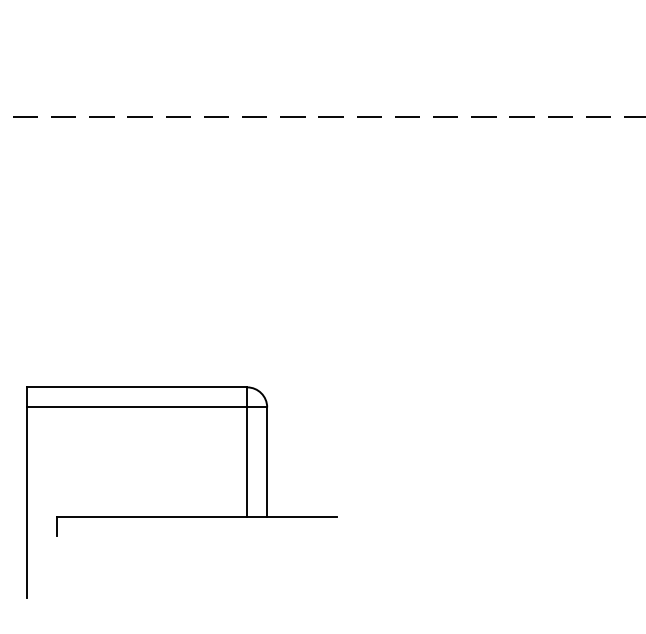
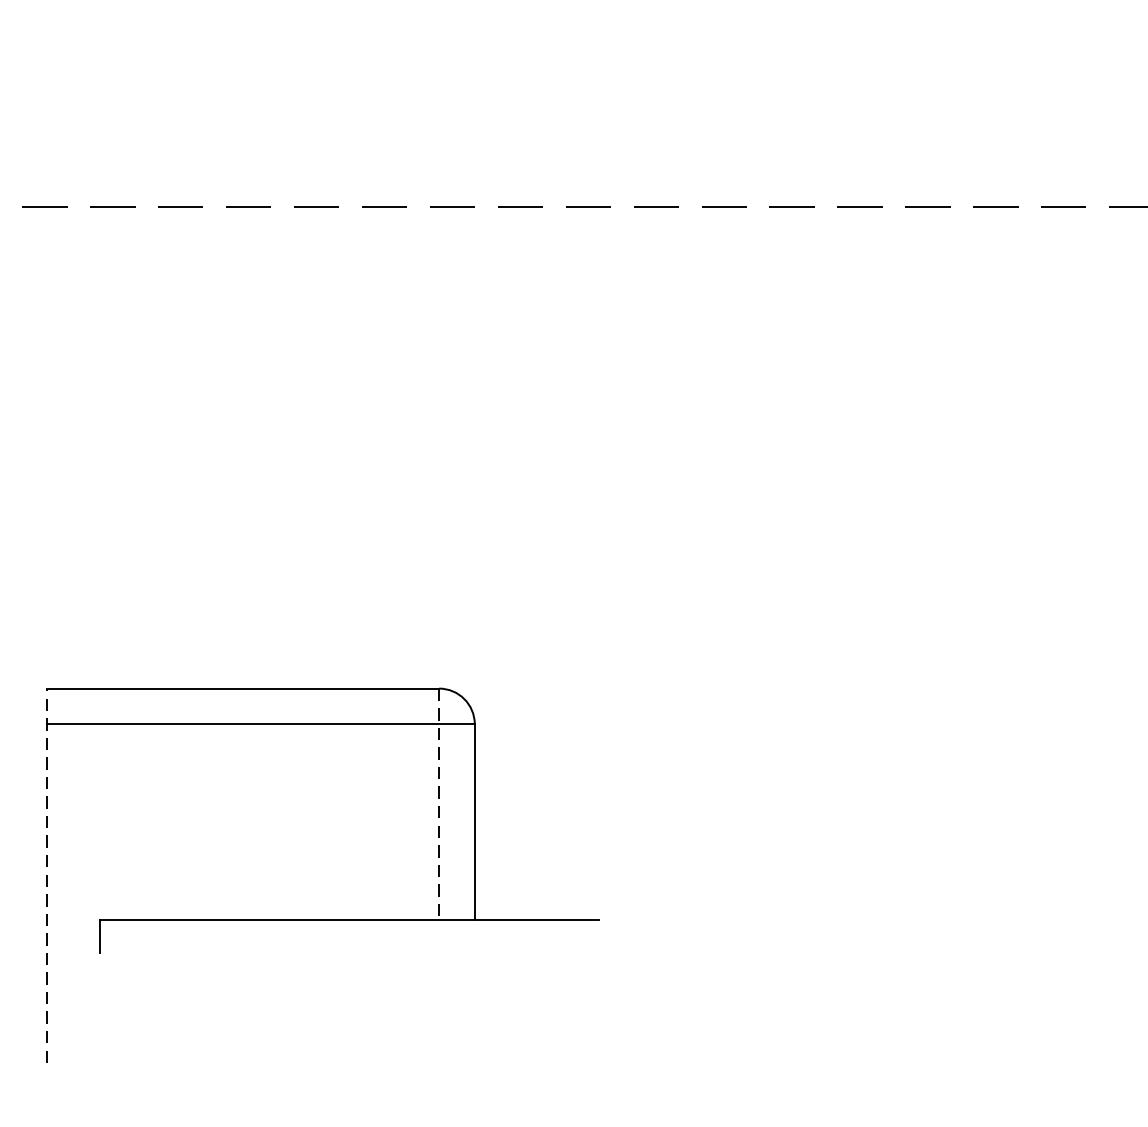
line: (247, 452) -> (439, 804), solid -> dashed
line: (26, 492) -> (46, 875), solid -> dashed

